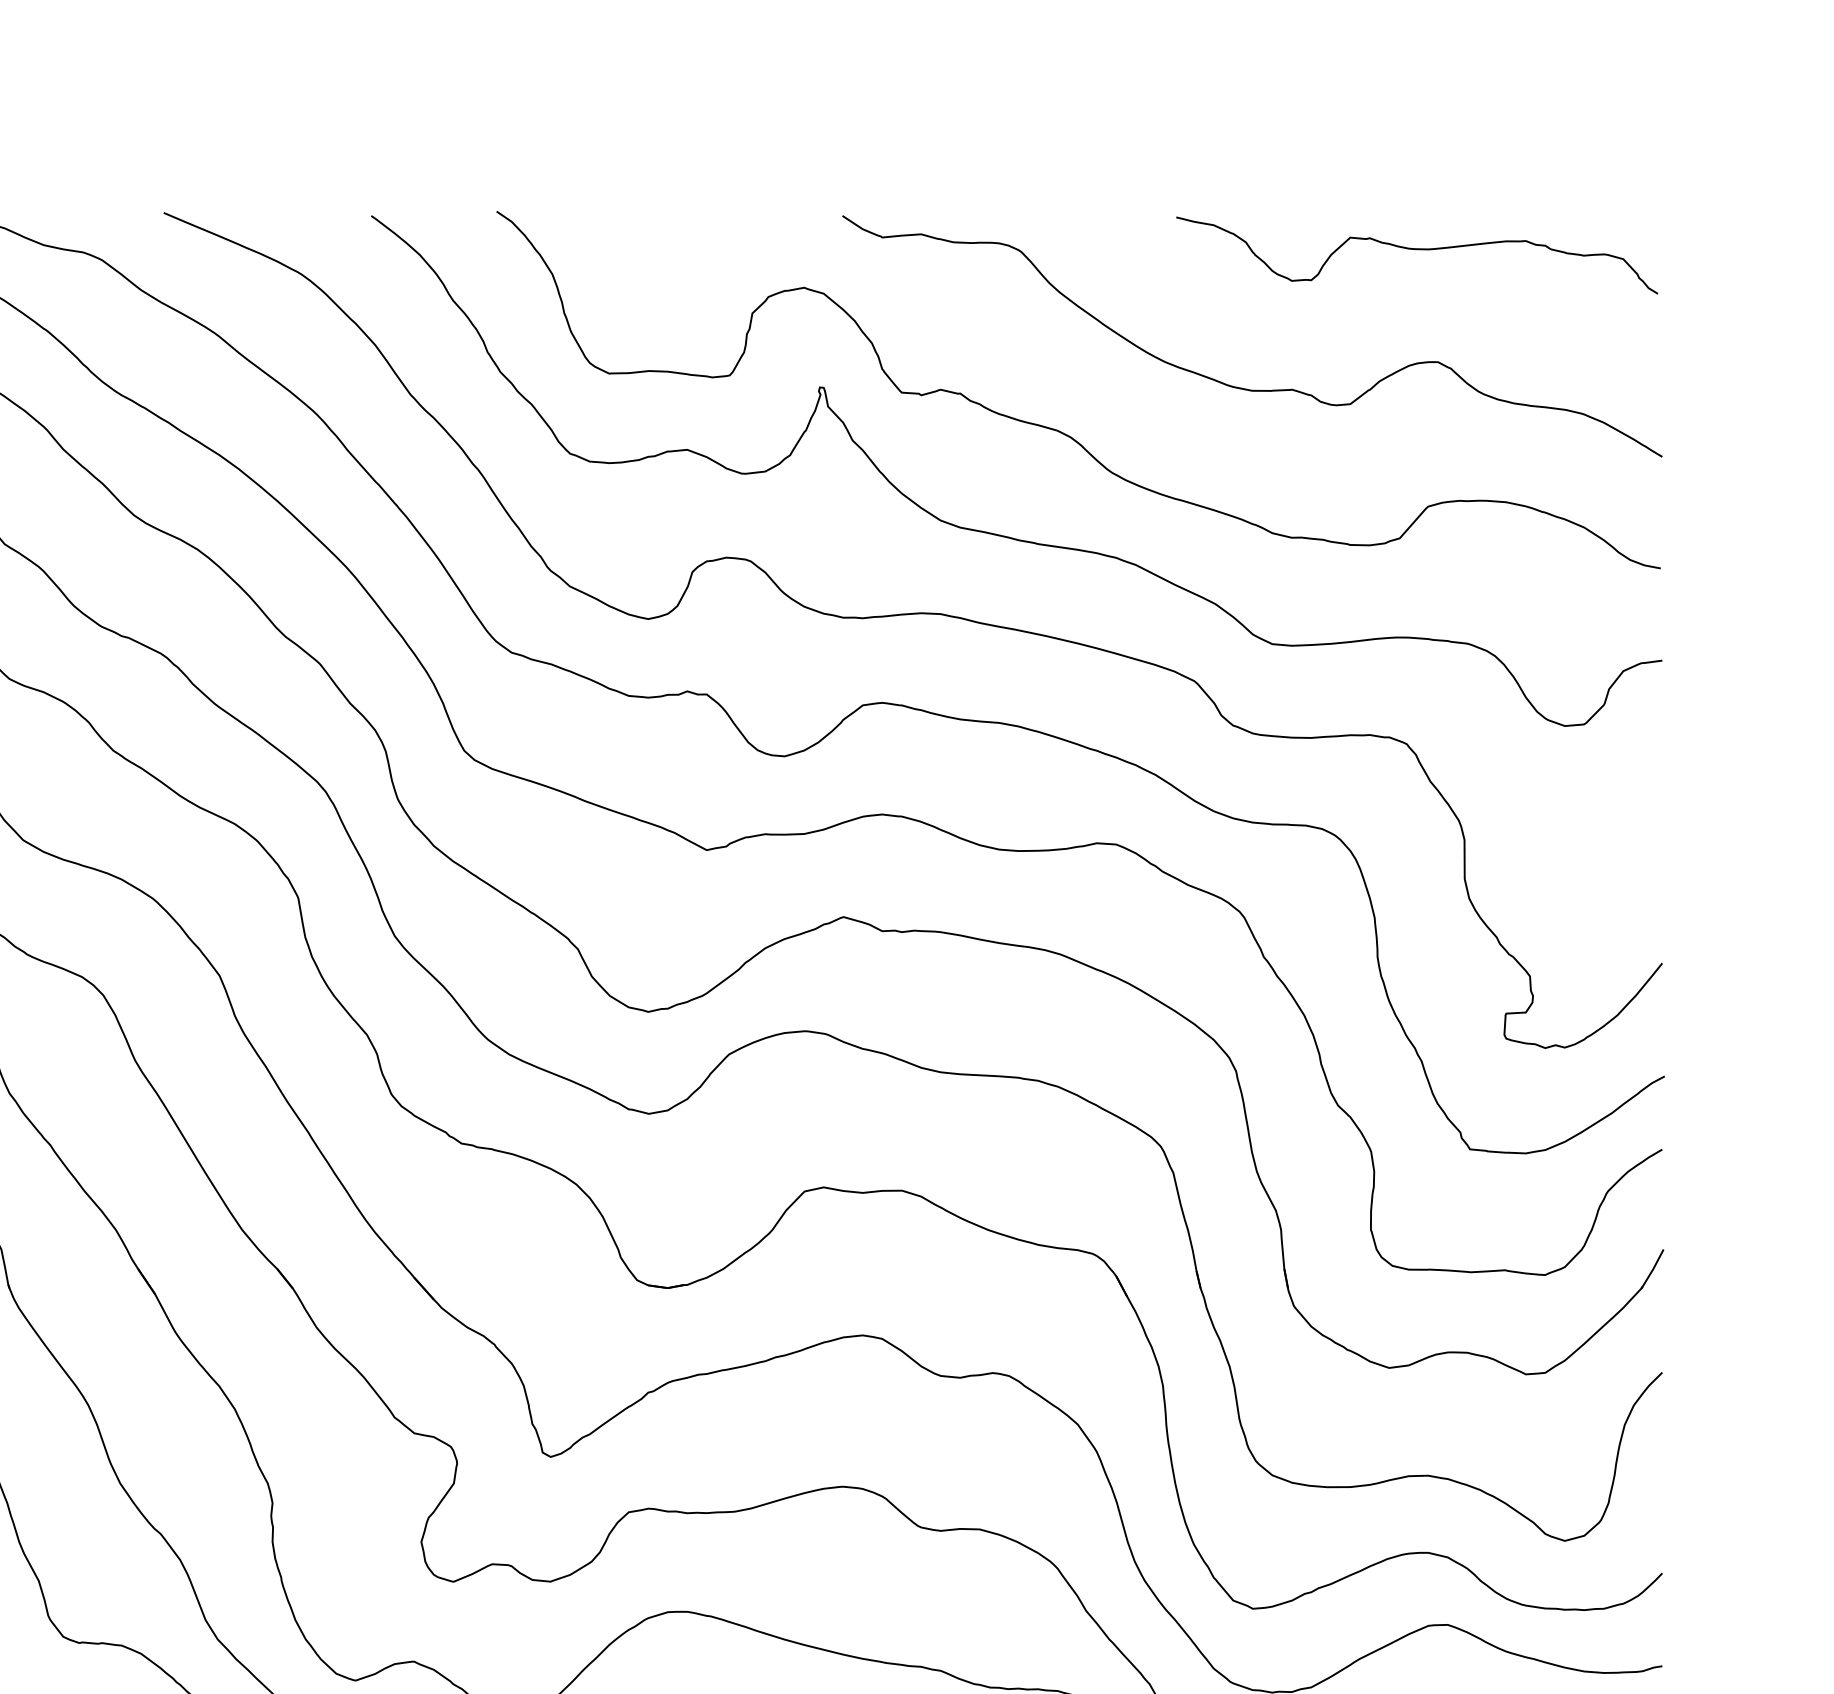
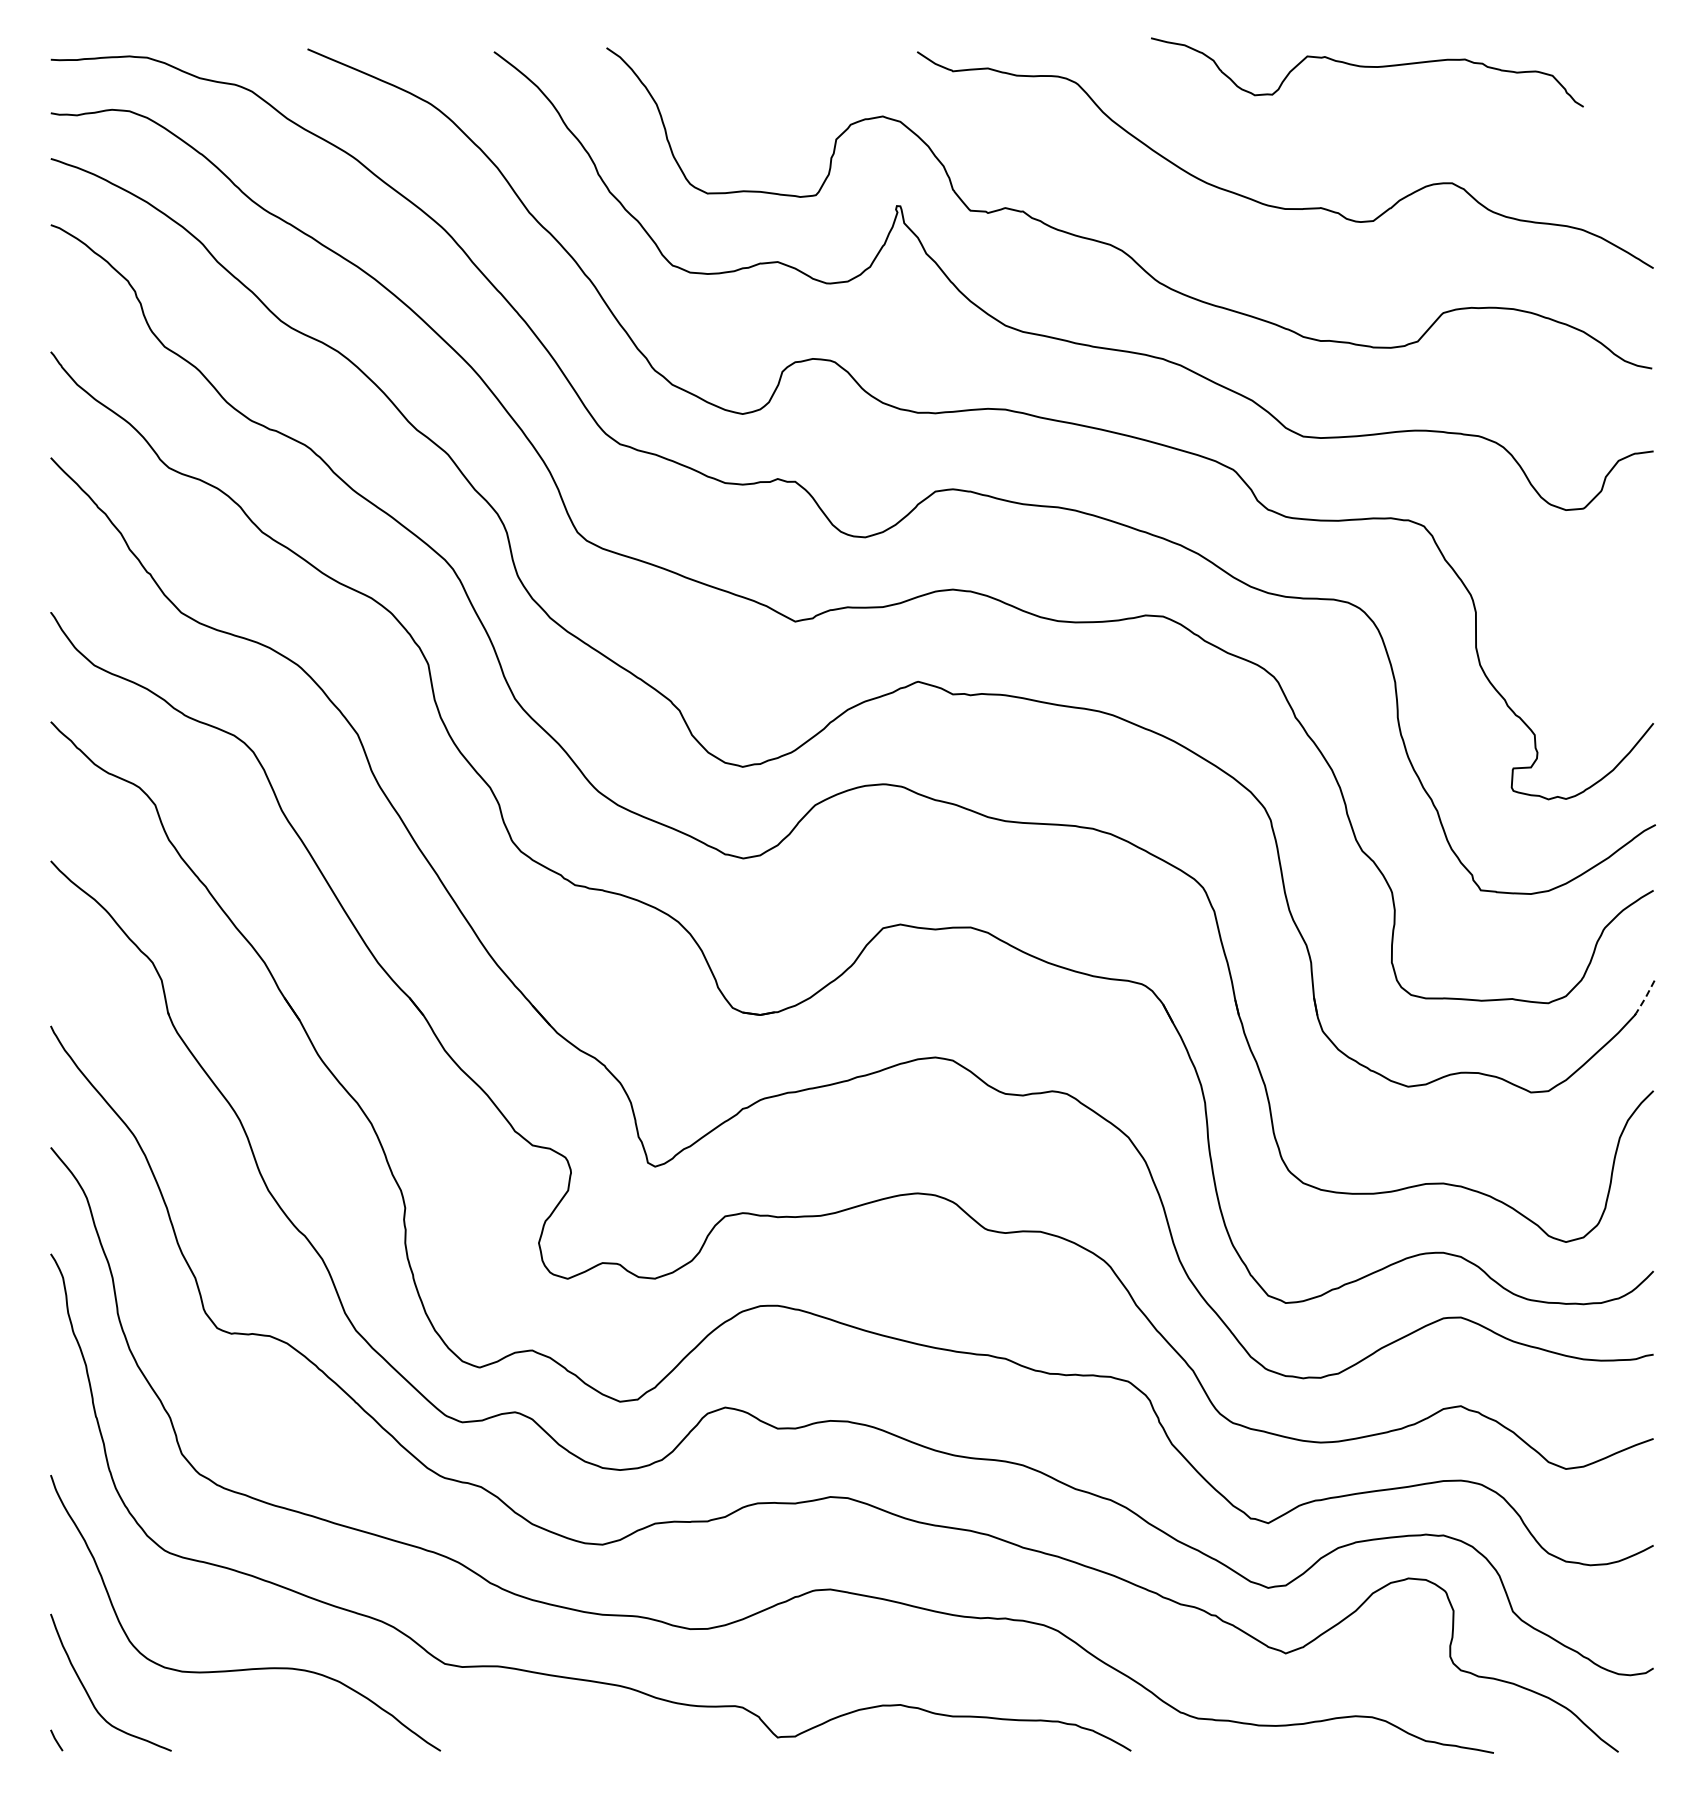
curve: (1417, 249) -> (1367, 67), moved
line: (1653, 1269) -> (1645, 998), solid -> dashed

